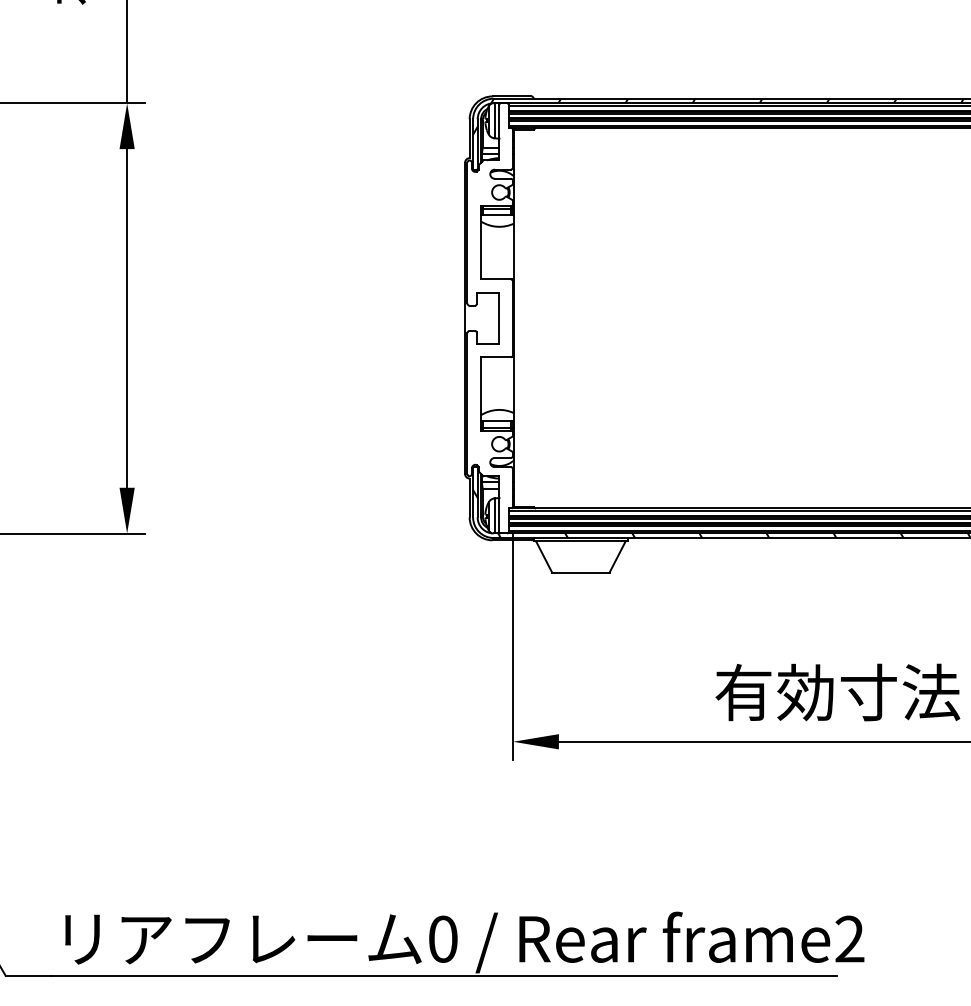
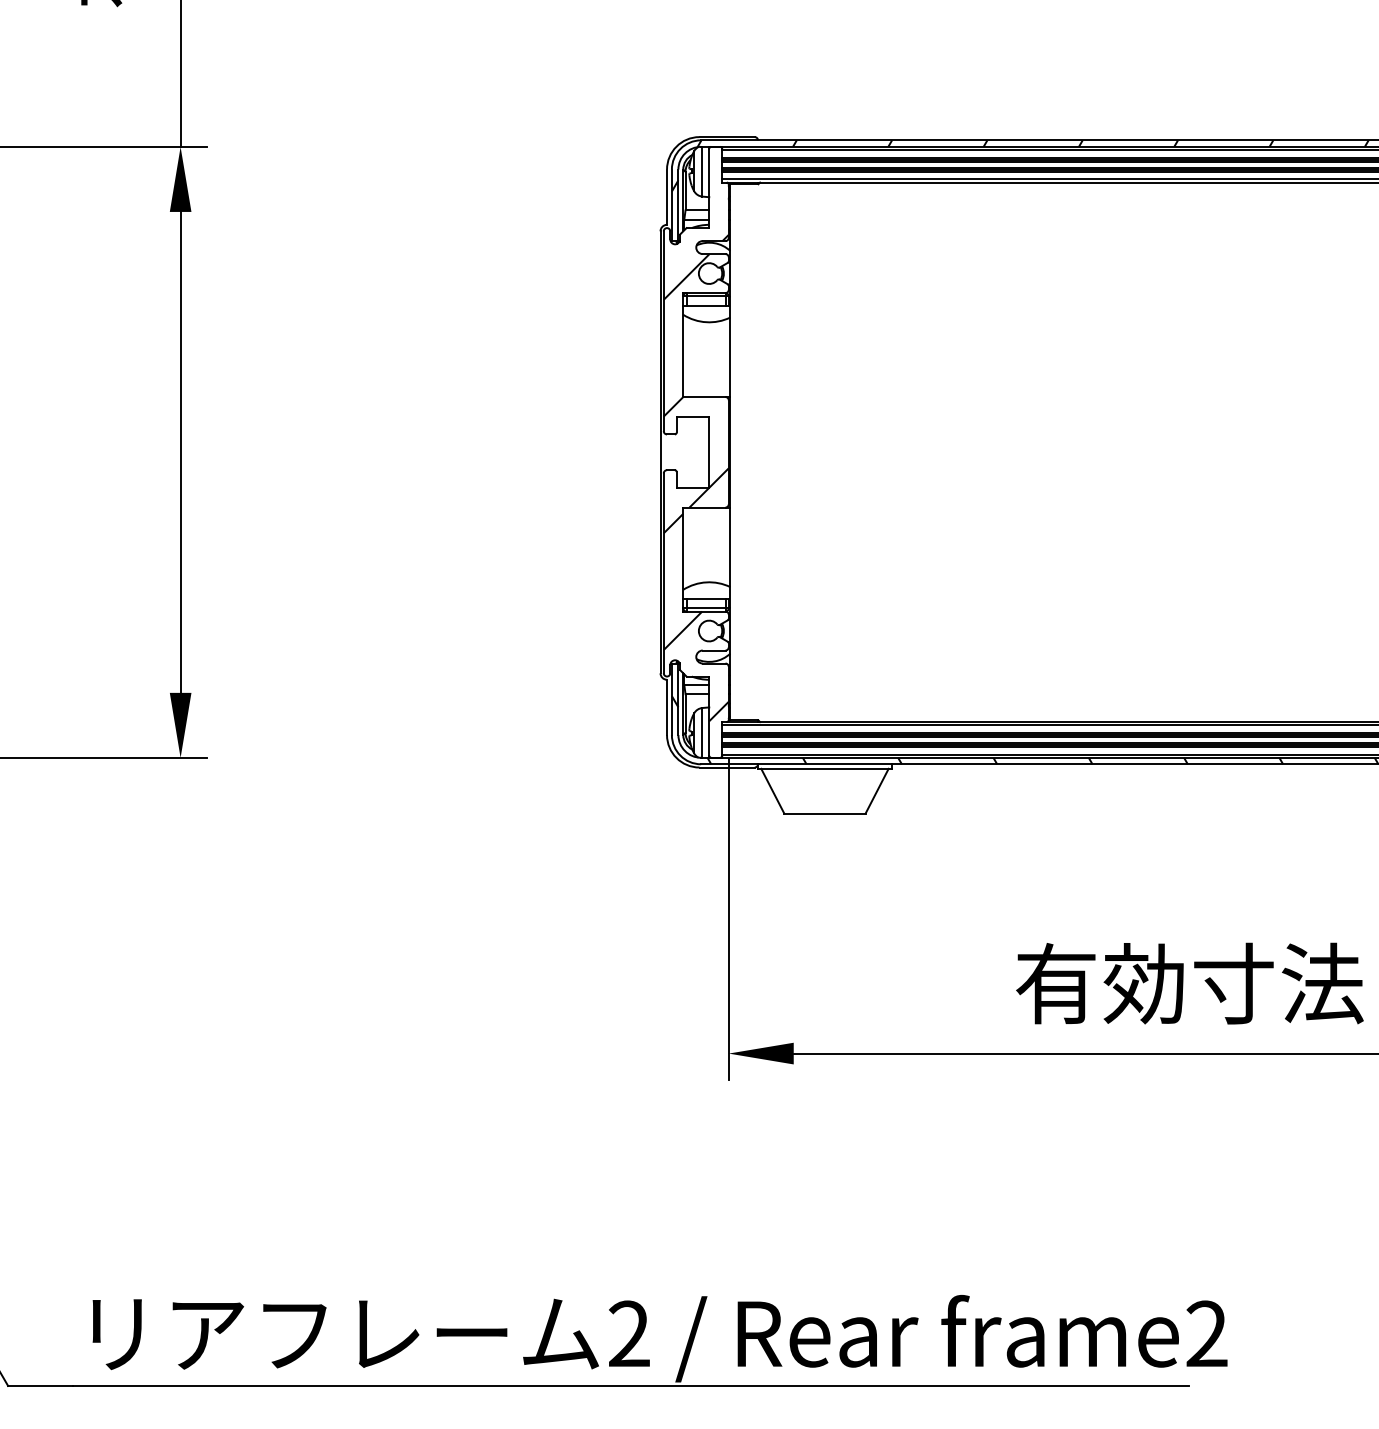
hatch: (490, 336) -> (696, 478), added
text: (442, 938) -> (628, 1332), 0 -> 2

